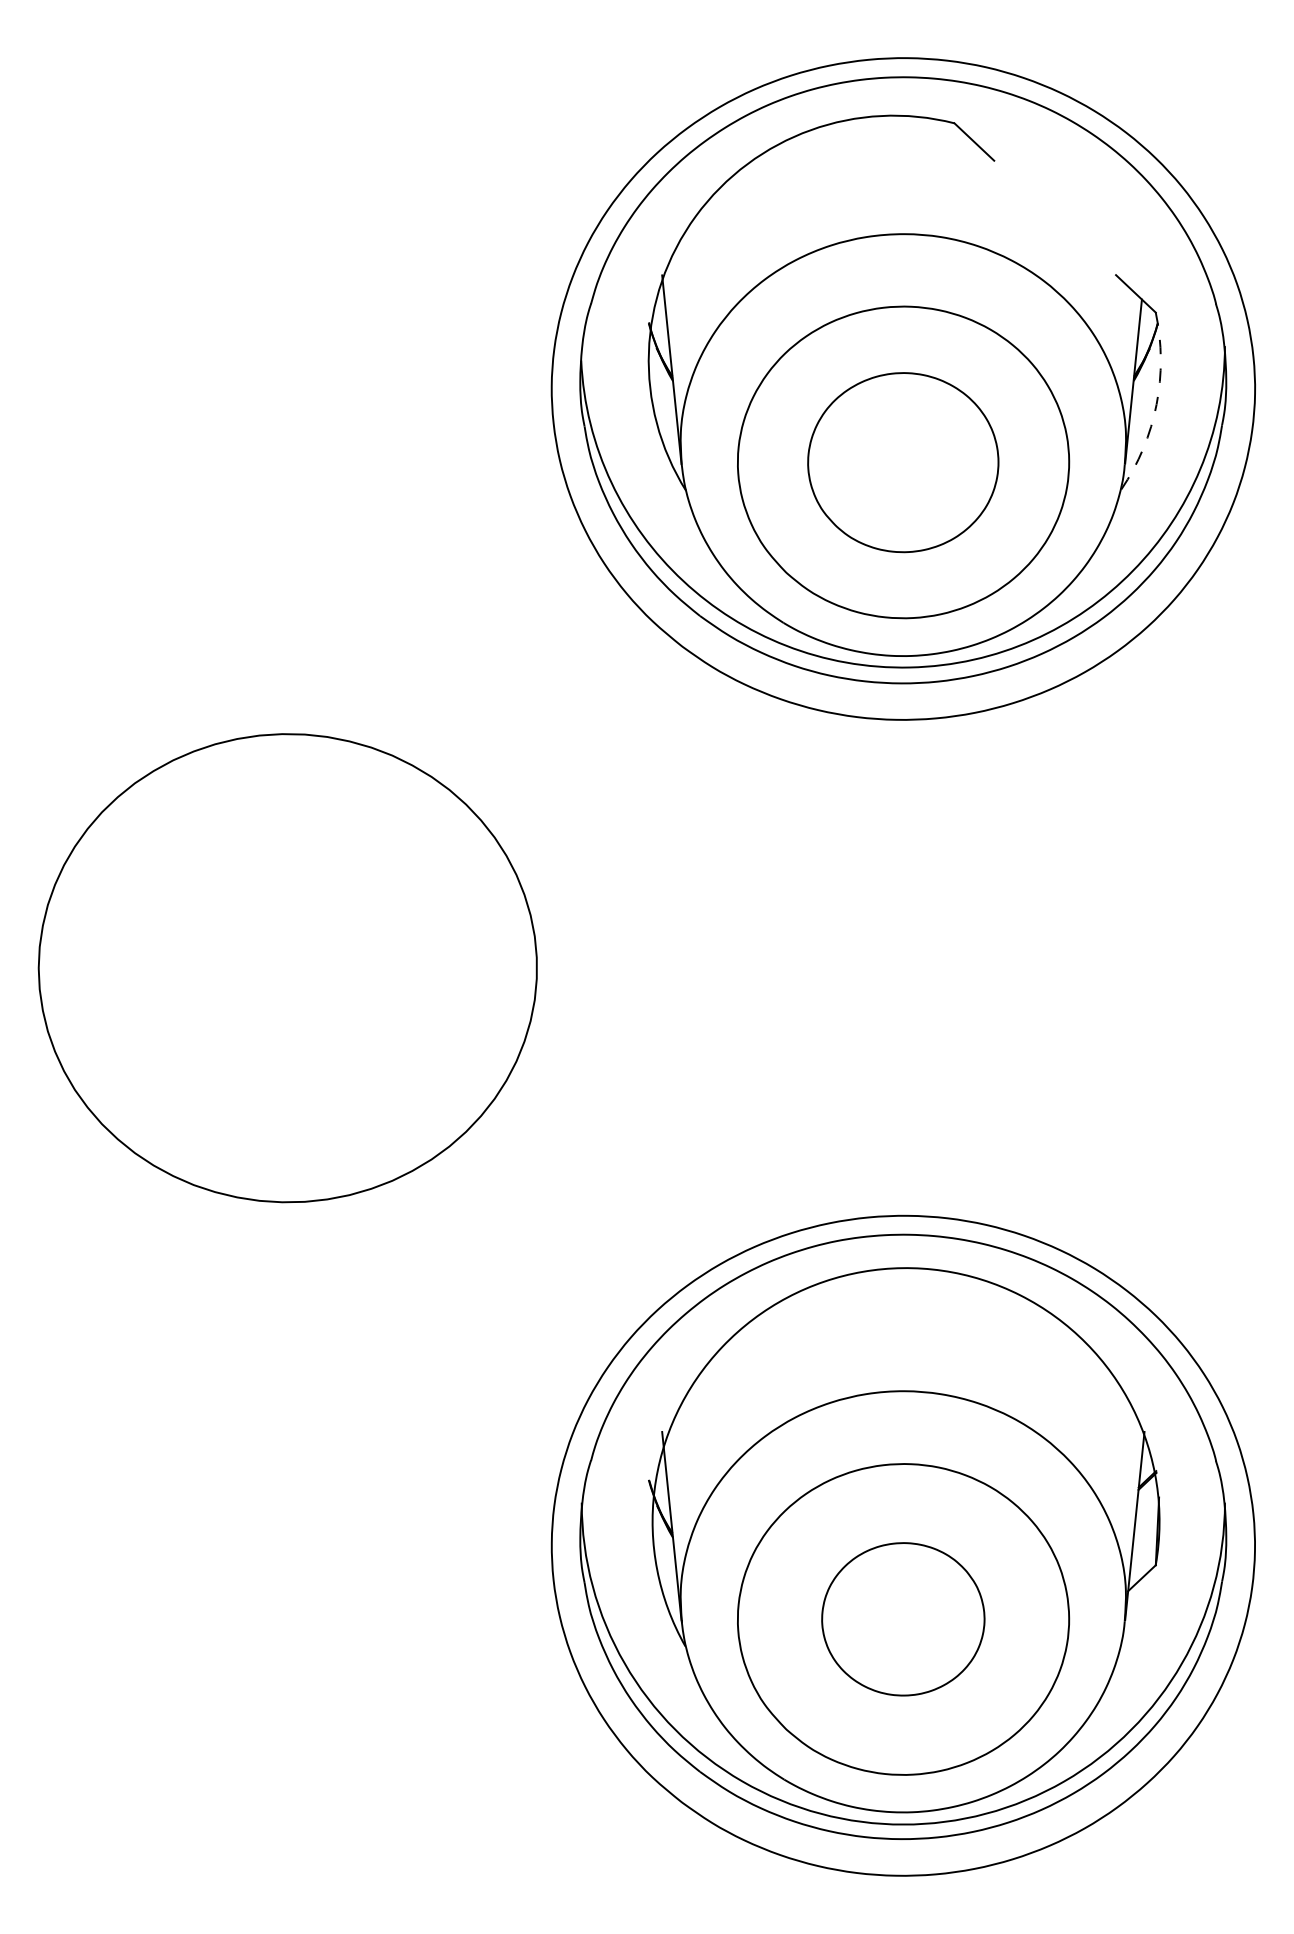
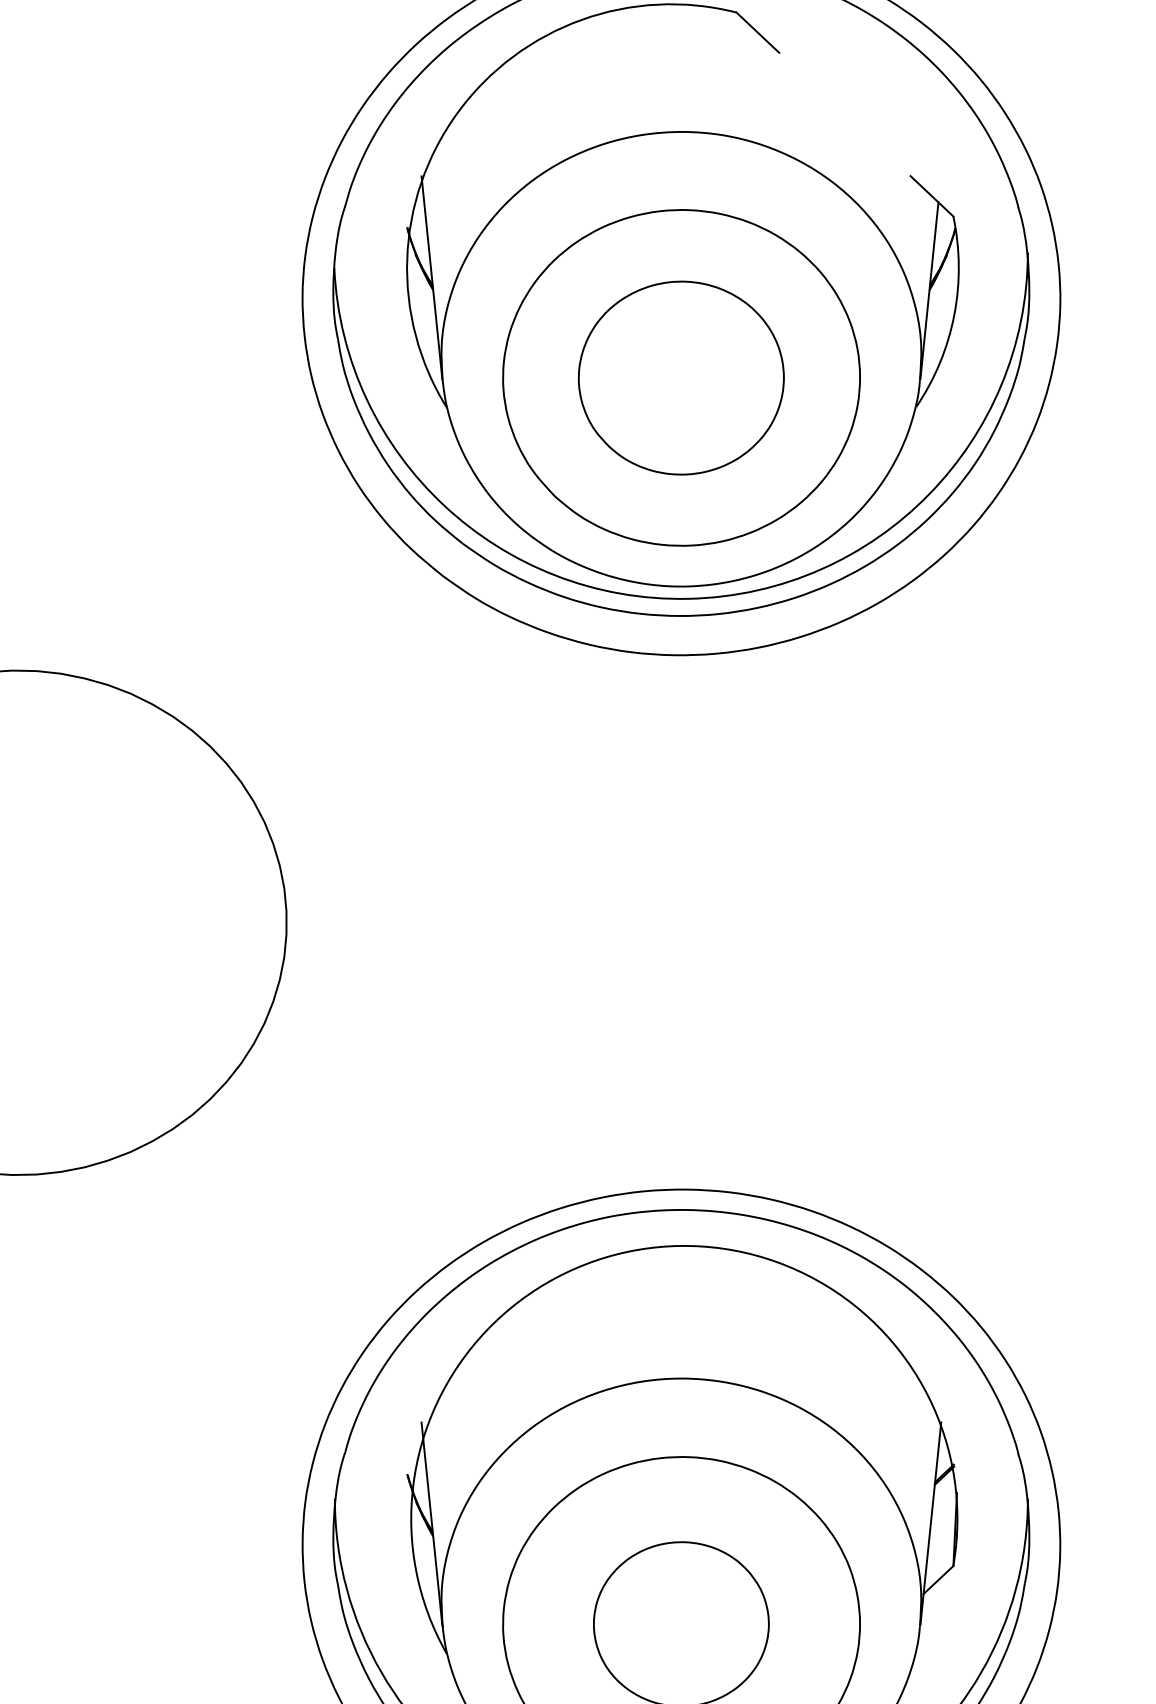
arc: (1156, 404) -> (954, 315), dashed -> solid

